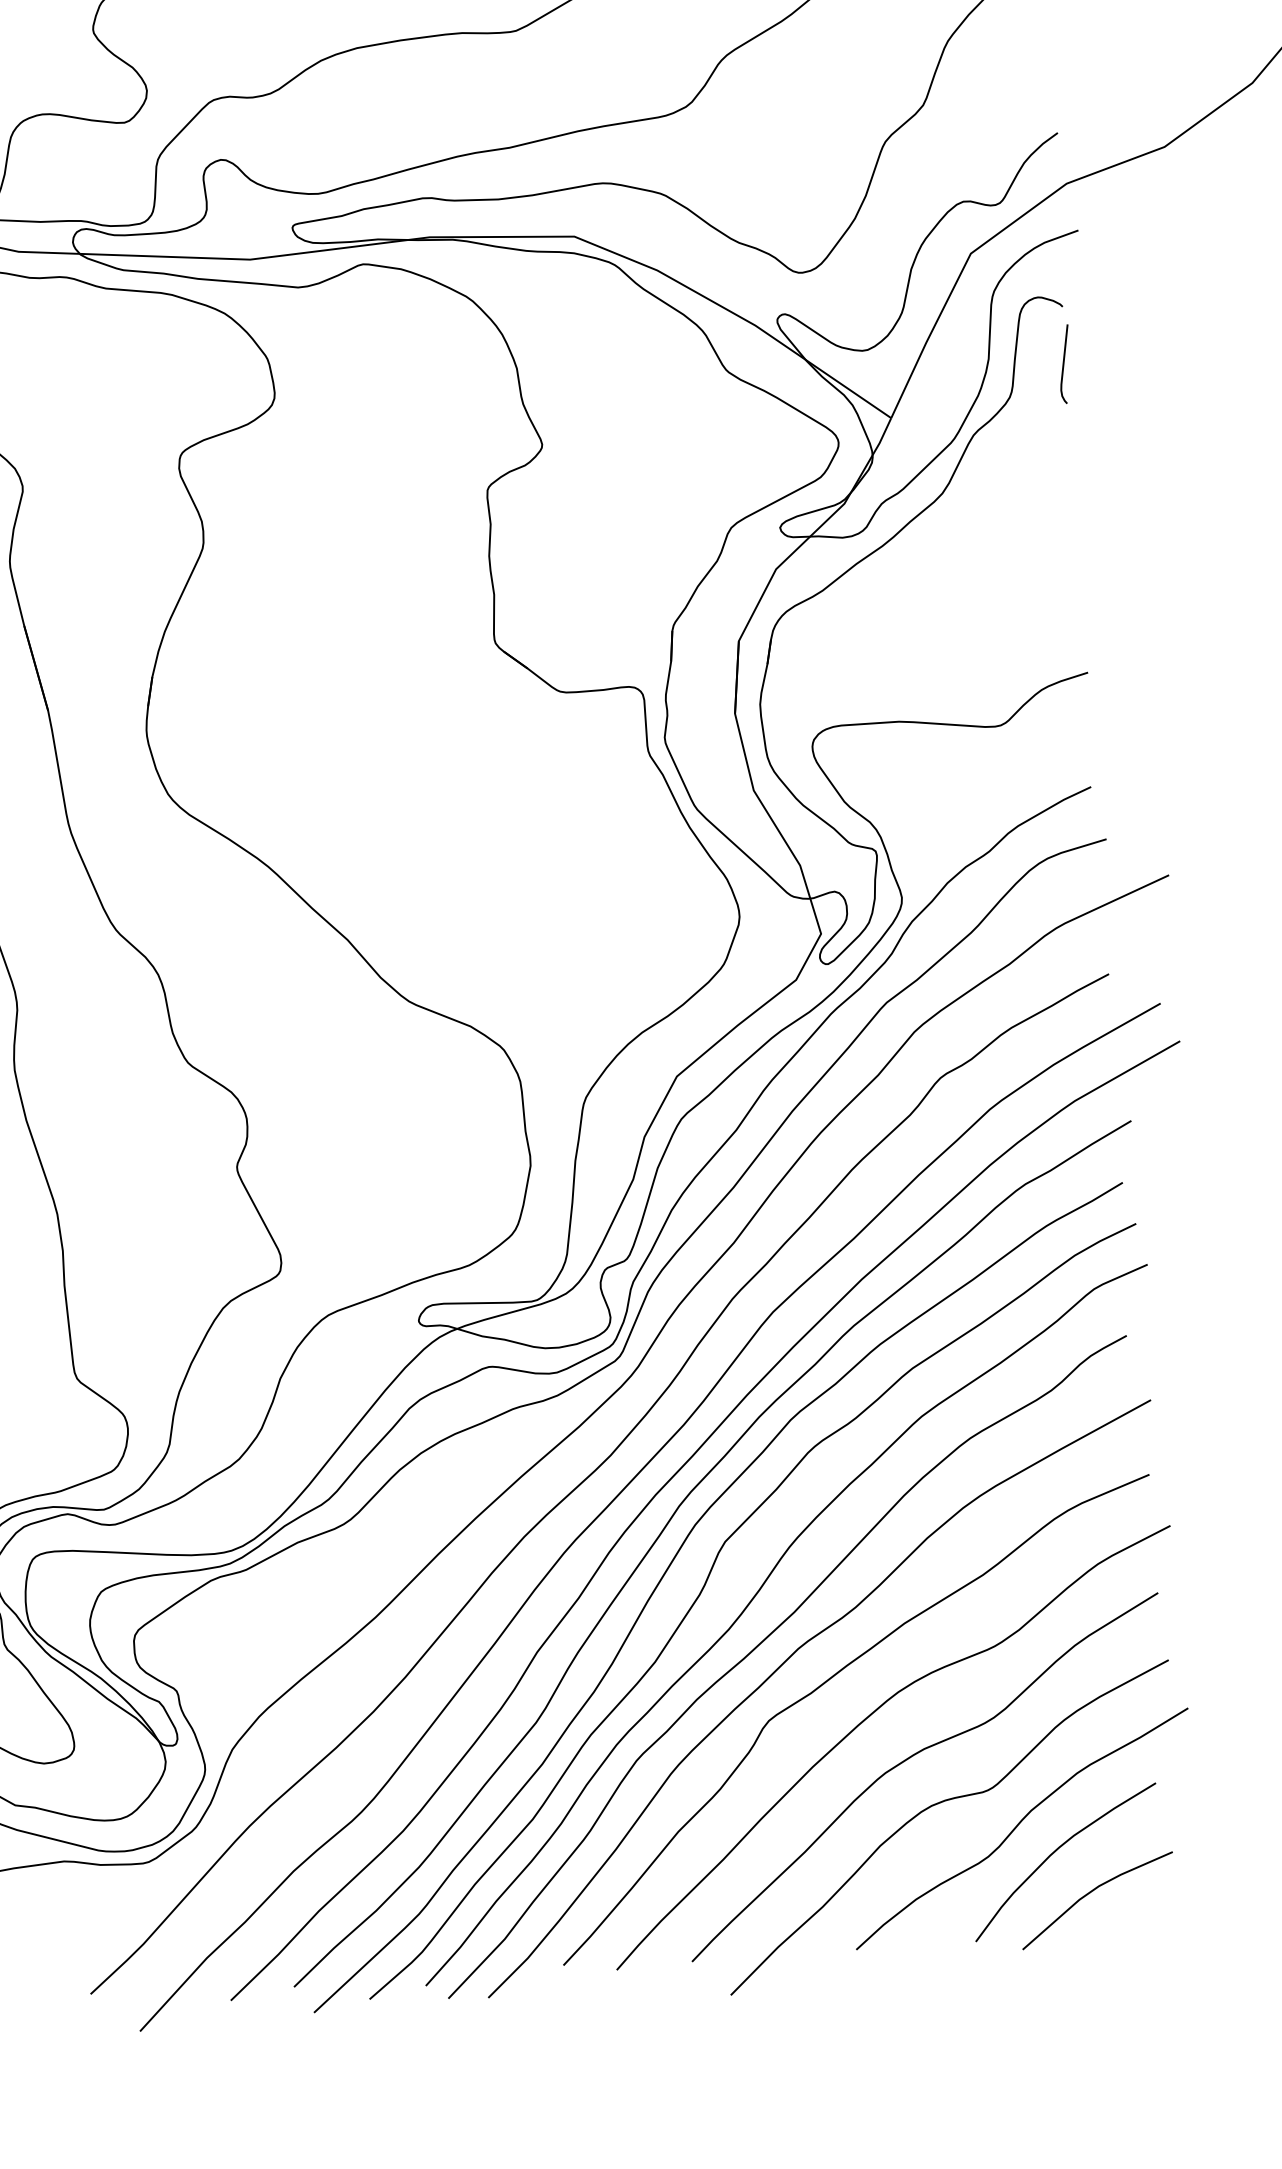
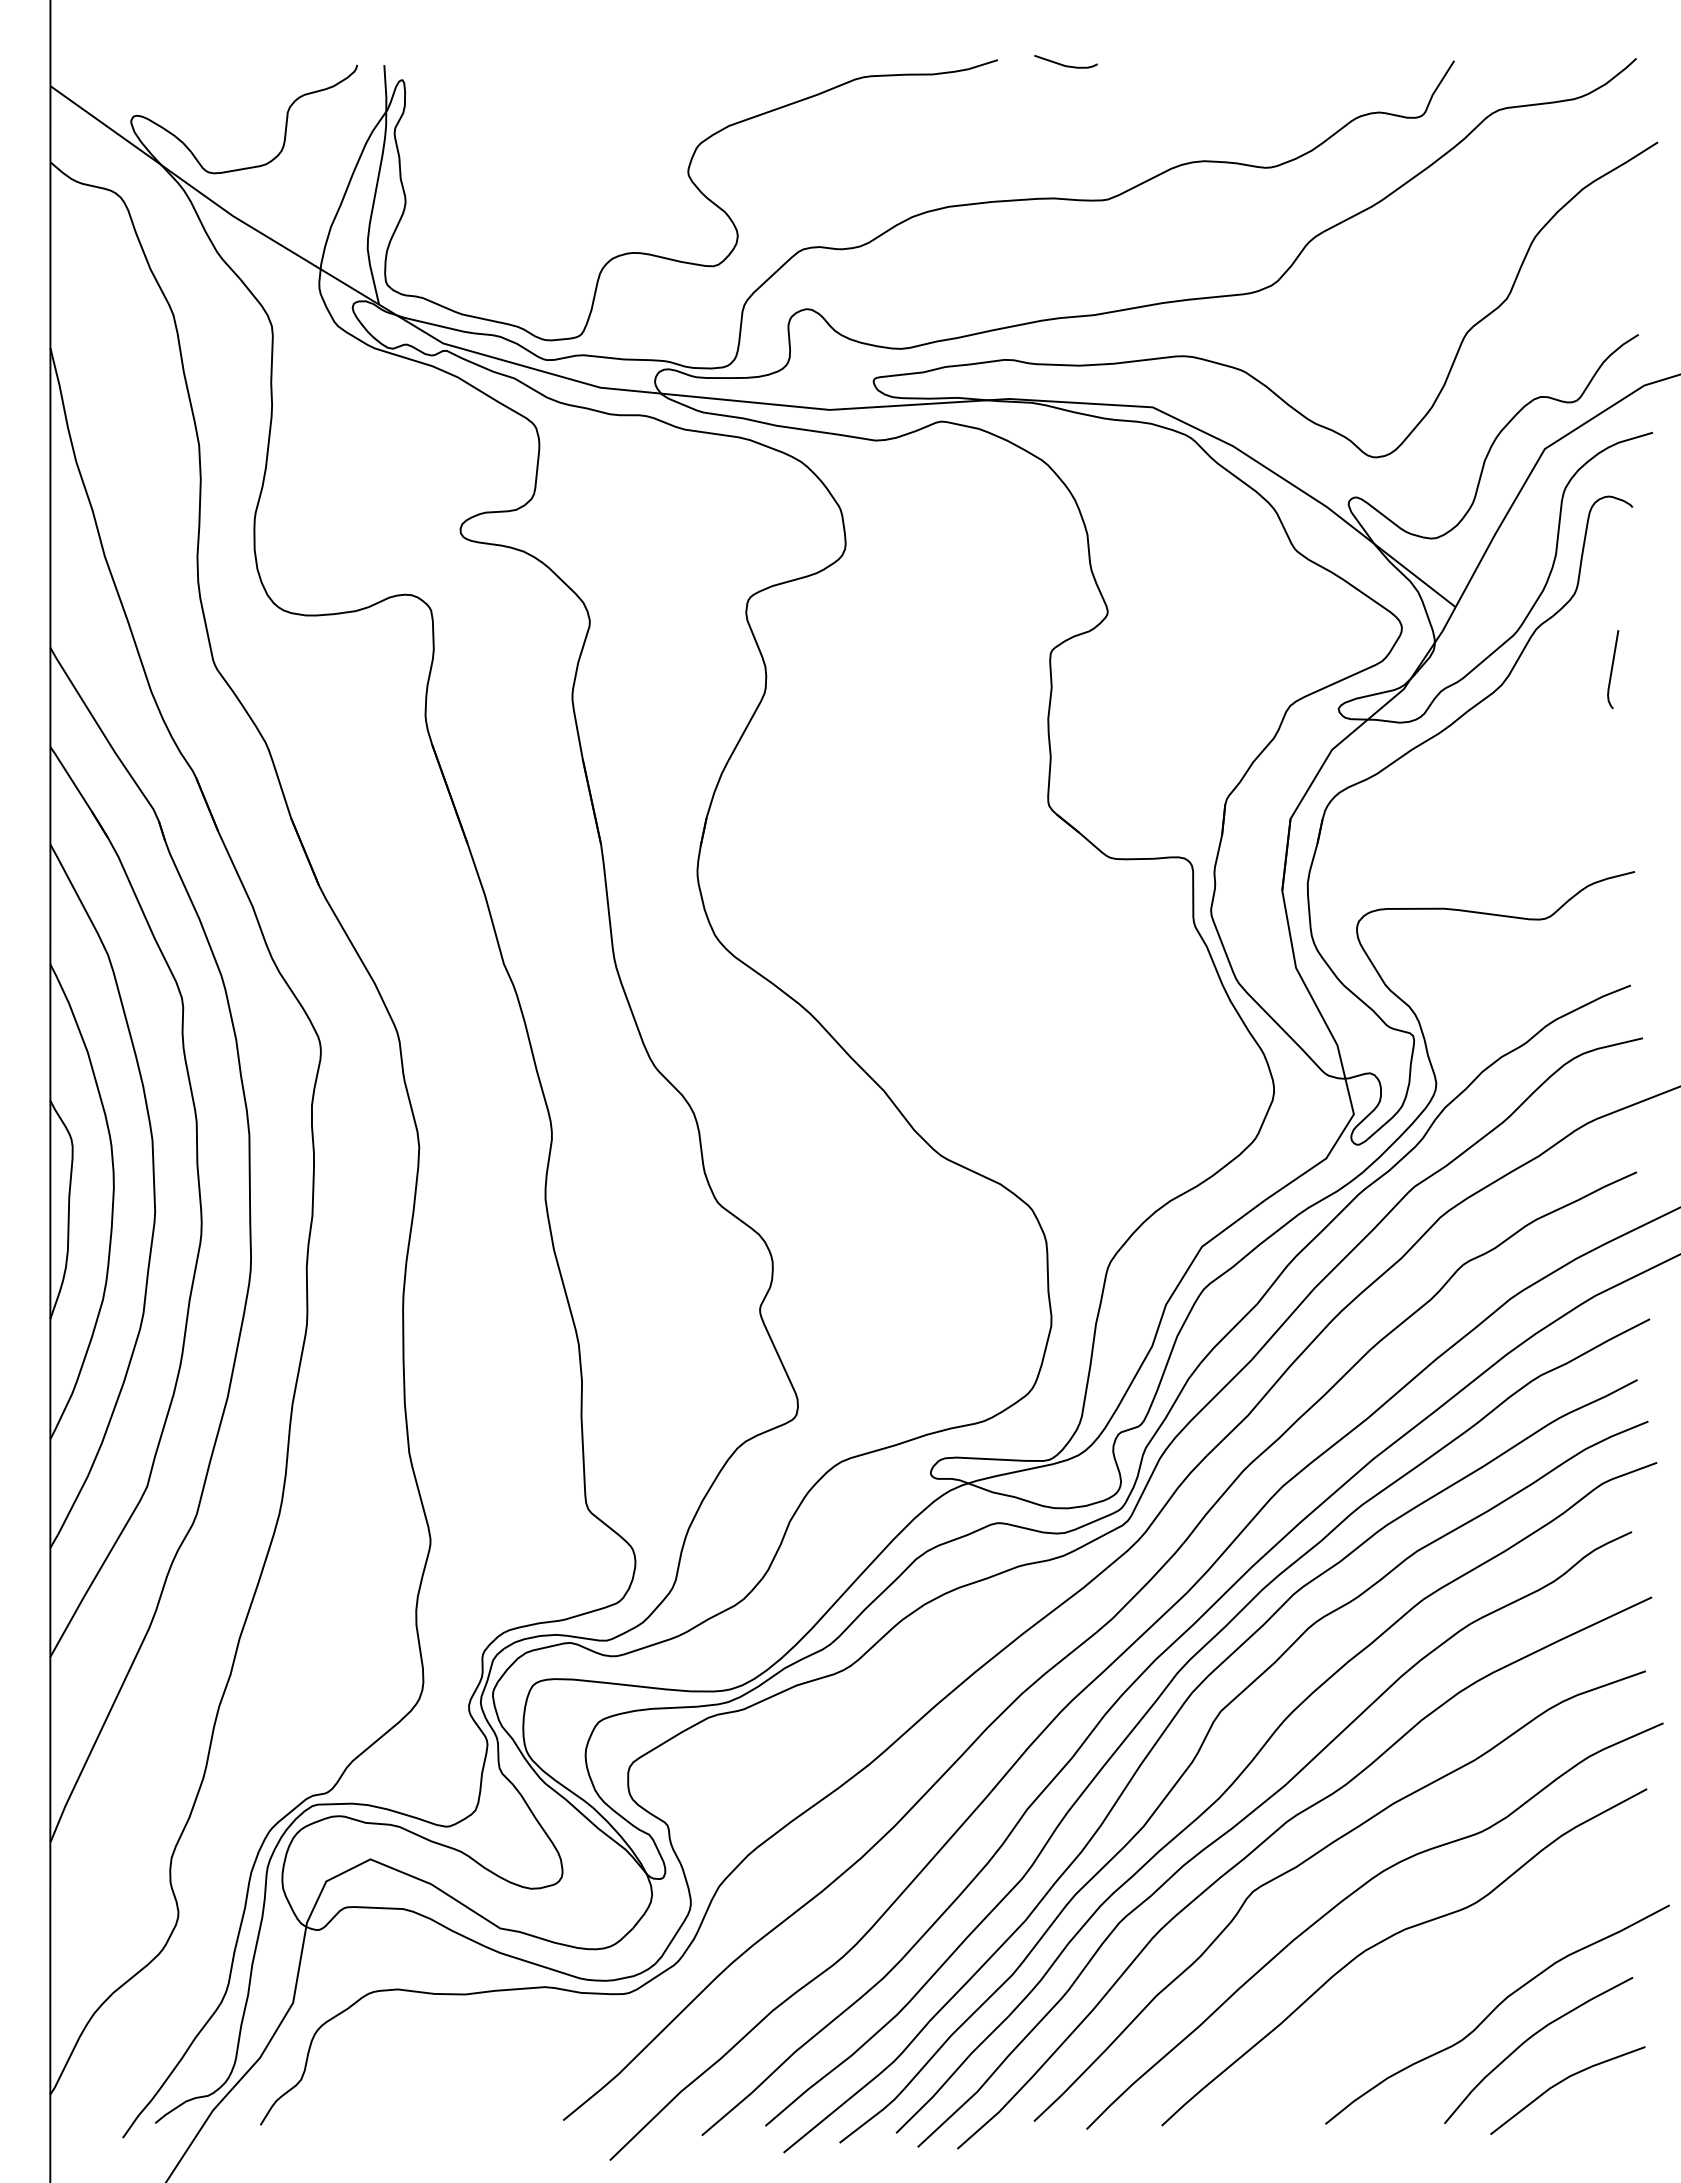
curve: (1064, 364) -> (1612, 669), moved
curve: (940, 1803) -> (1418, 1984), removed

